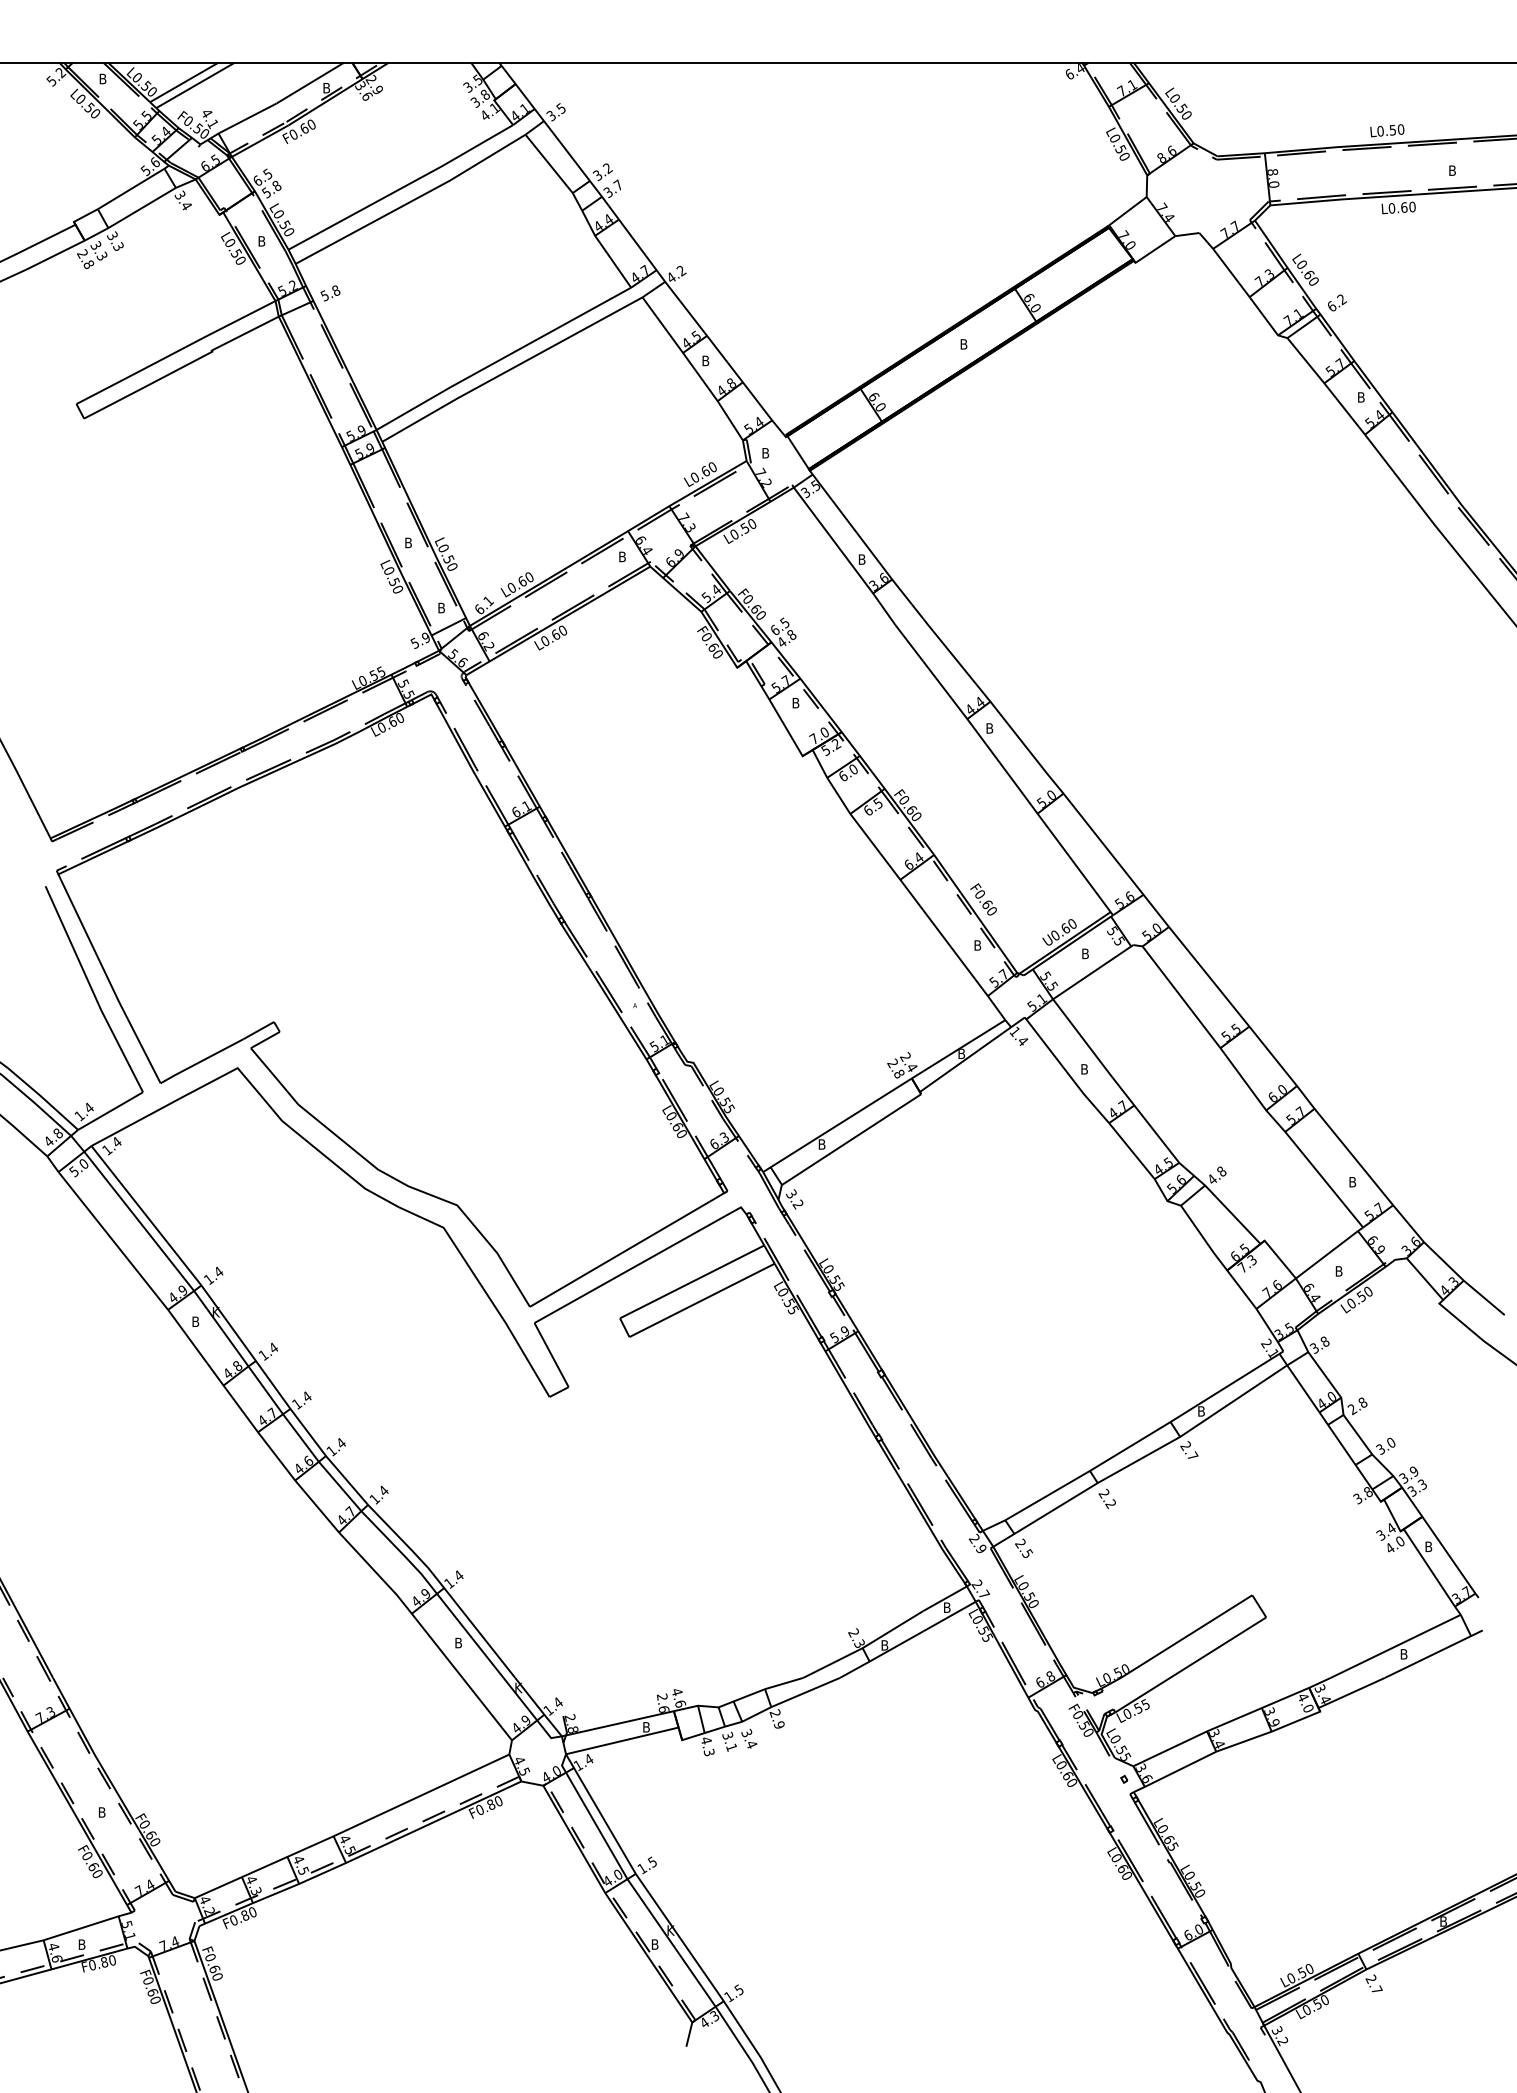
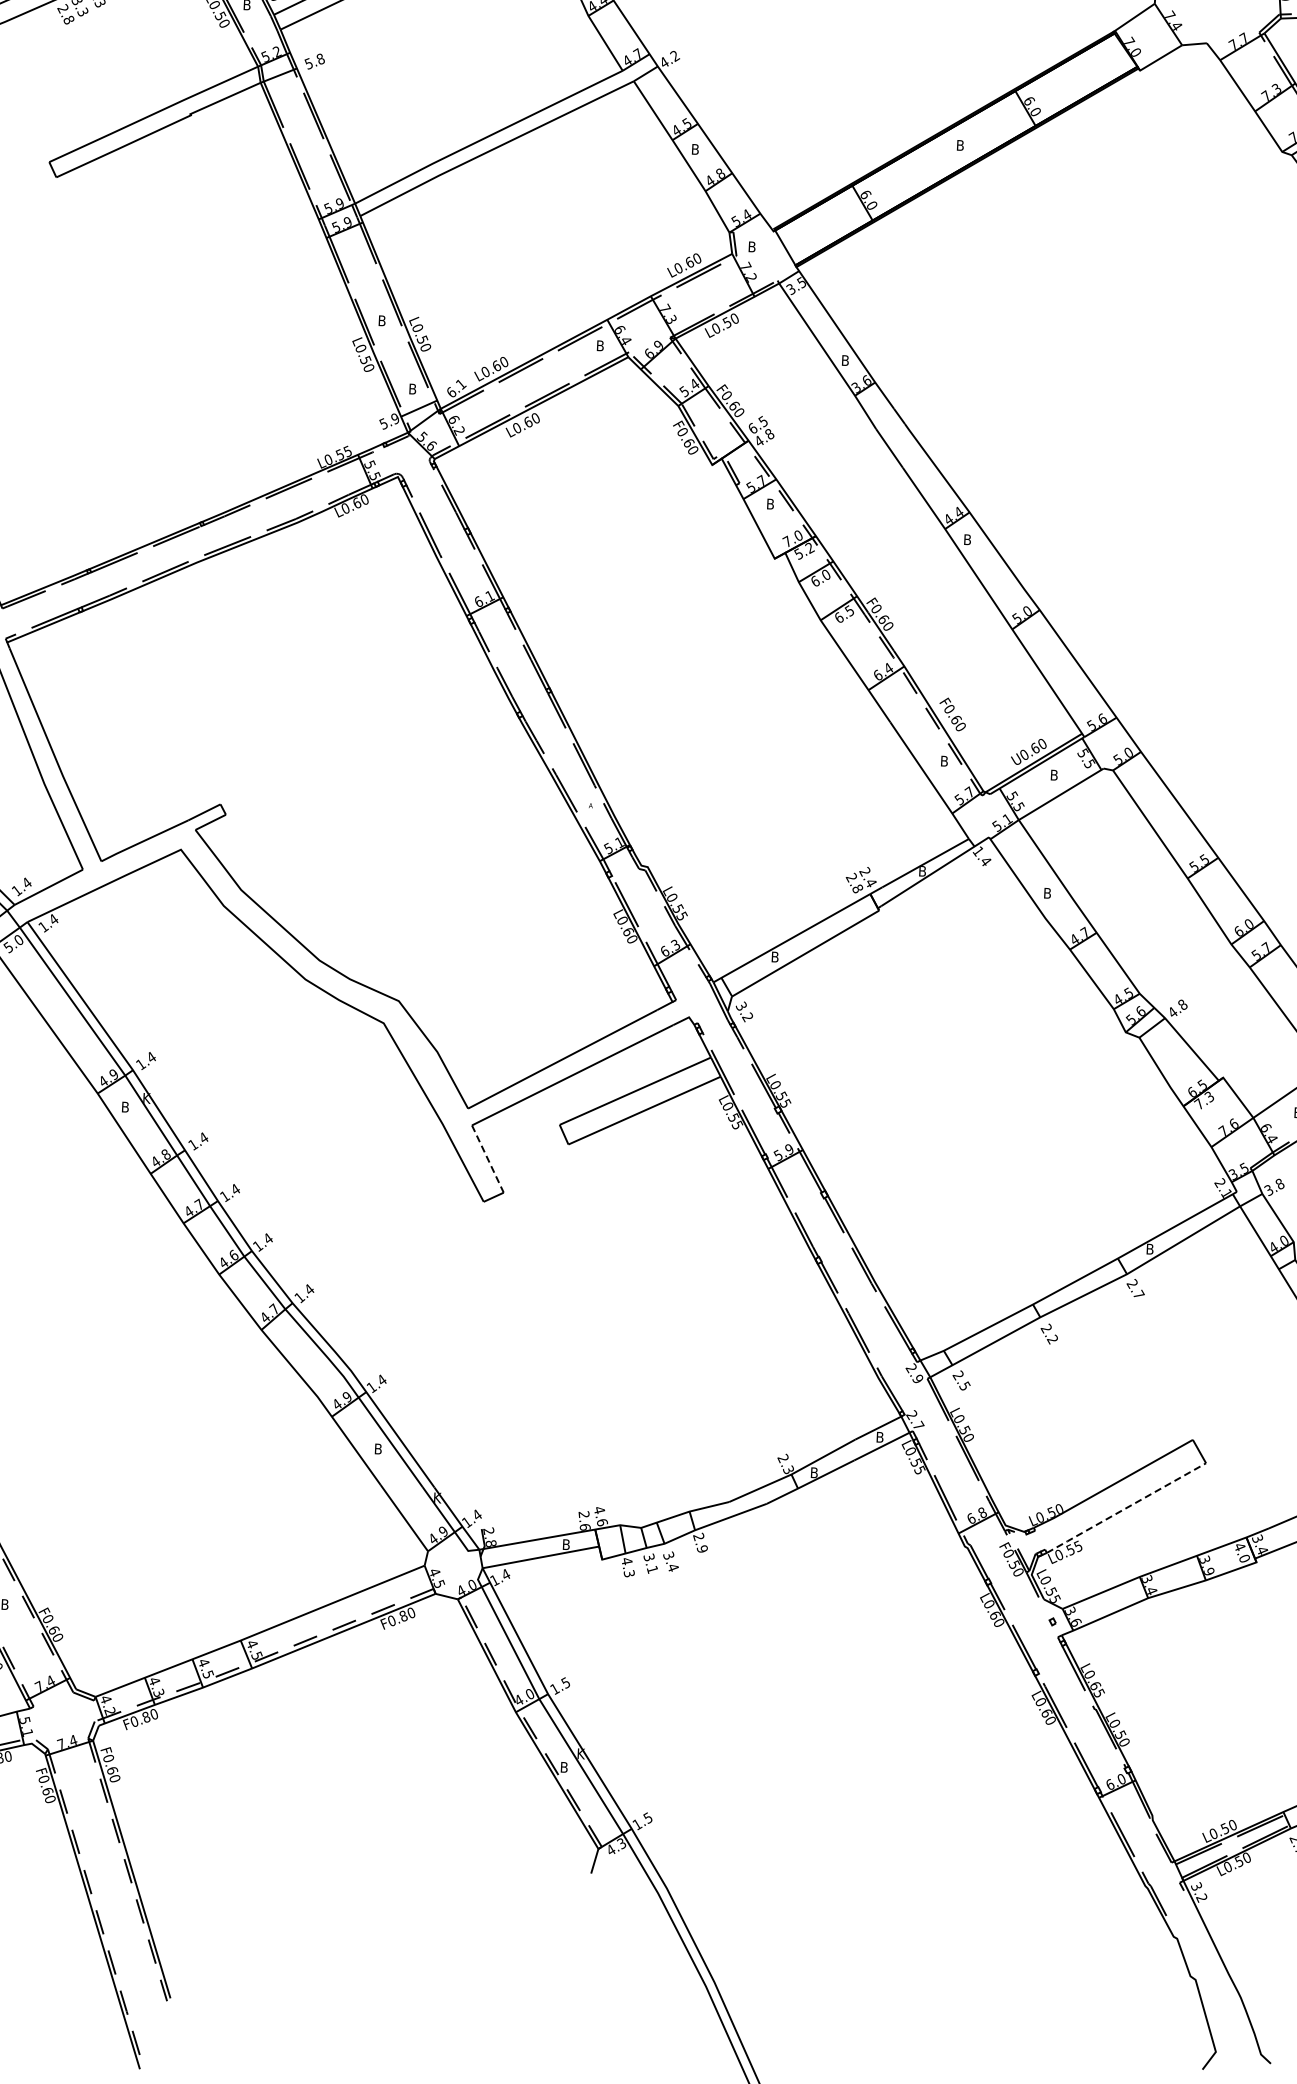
line: (551, 1355) -> (487, 1159), solid -> dashed
line: (1190, 1665) -> (1126, 1508), solid -> dashed

